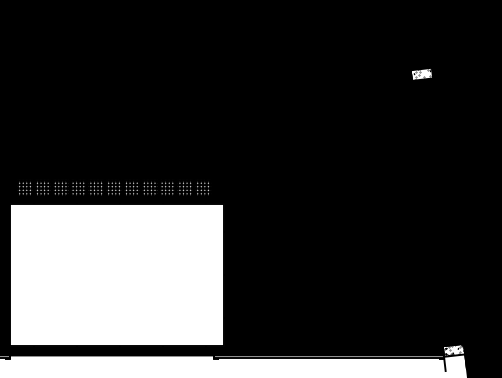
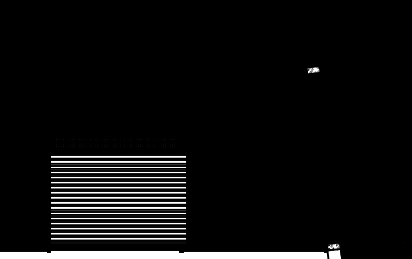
hatch: (116, 273) -> (118, 197), added

